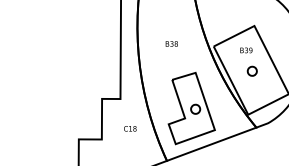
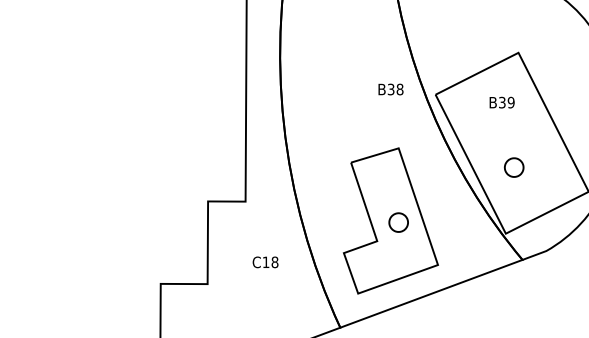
text: (171, 43) -> (390, 88), moved
part: (251, 70) -> (512, 165), moved

